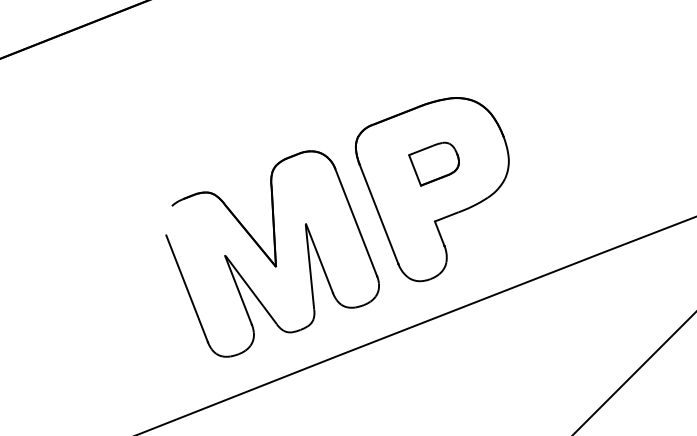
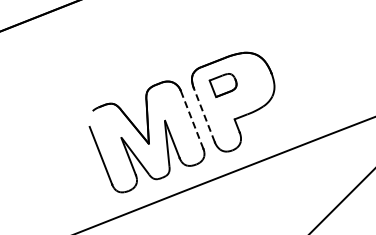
part: (432, 164) -> (222, 85), moved
line: (379, 214) -> (204, 115), solid -> dashed
line: (356, 221) -> (192, 119), solid -> dashed

